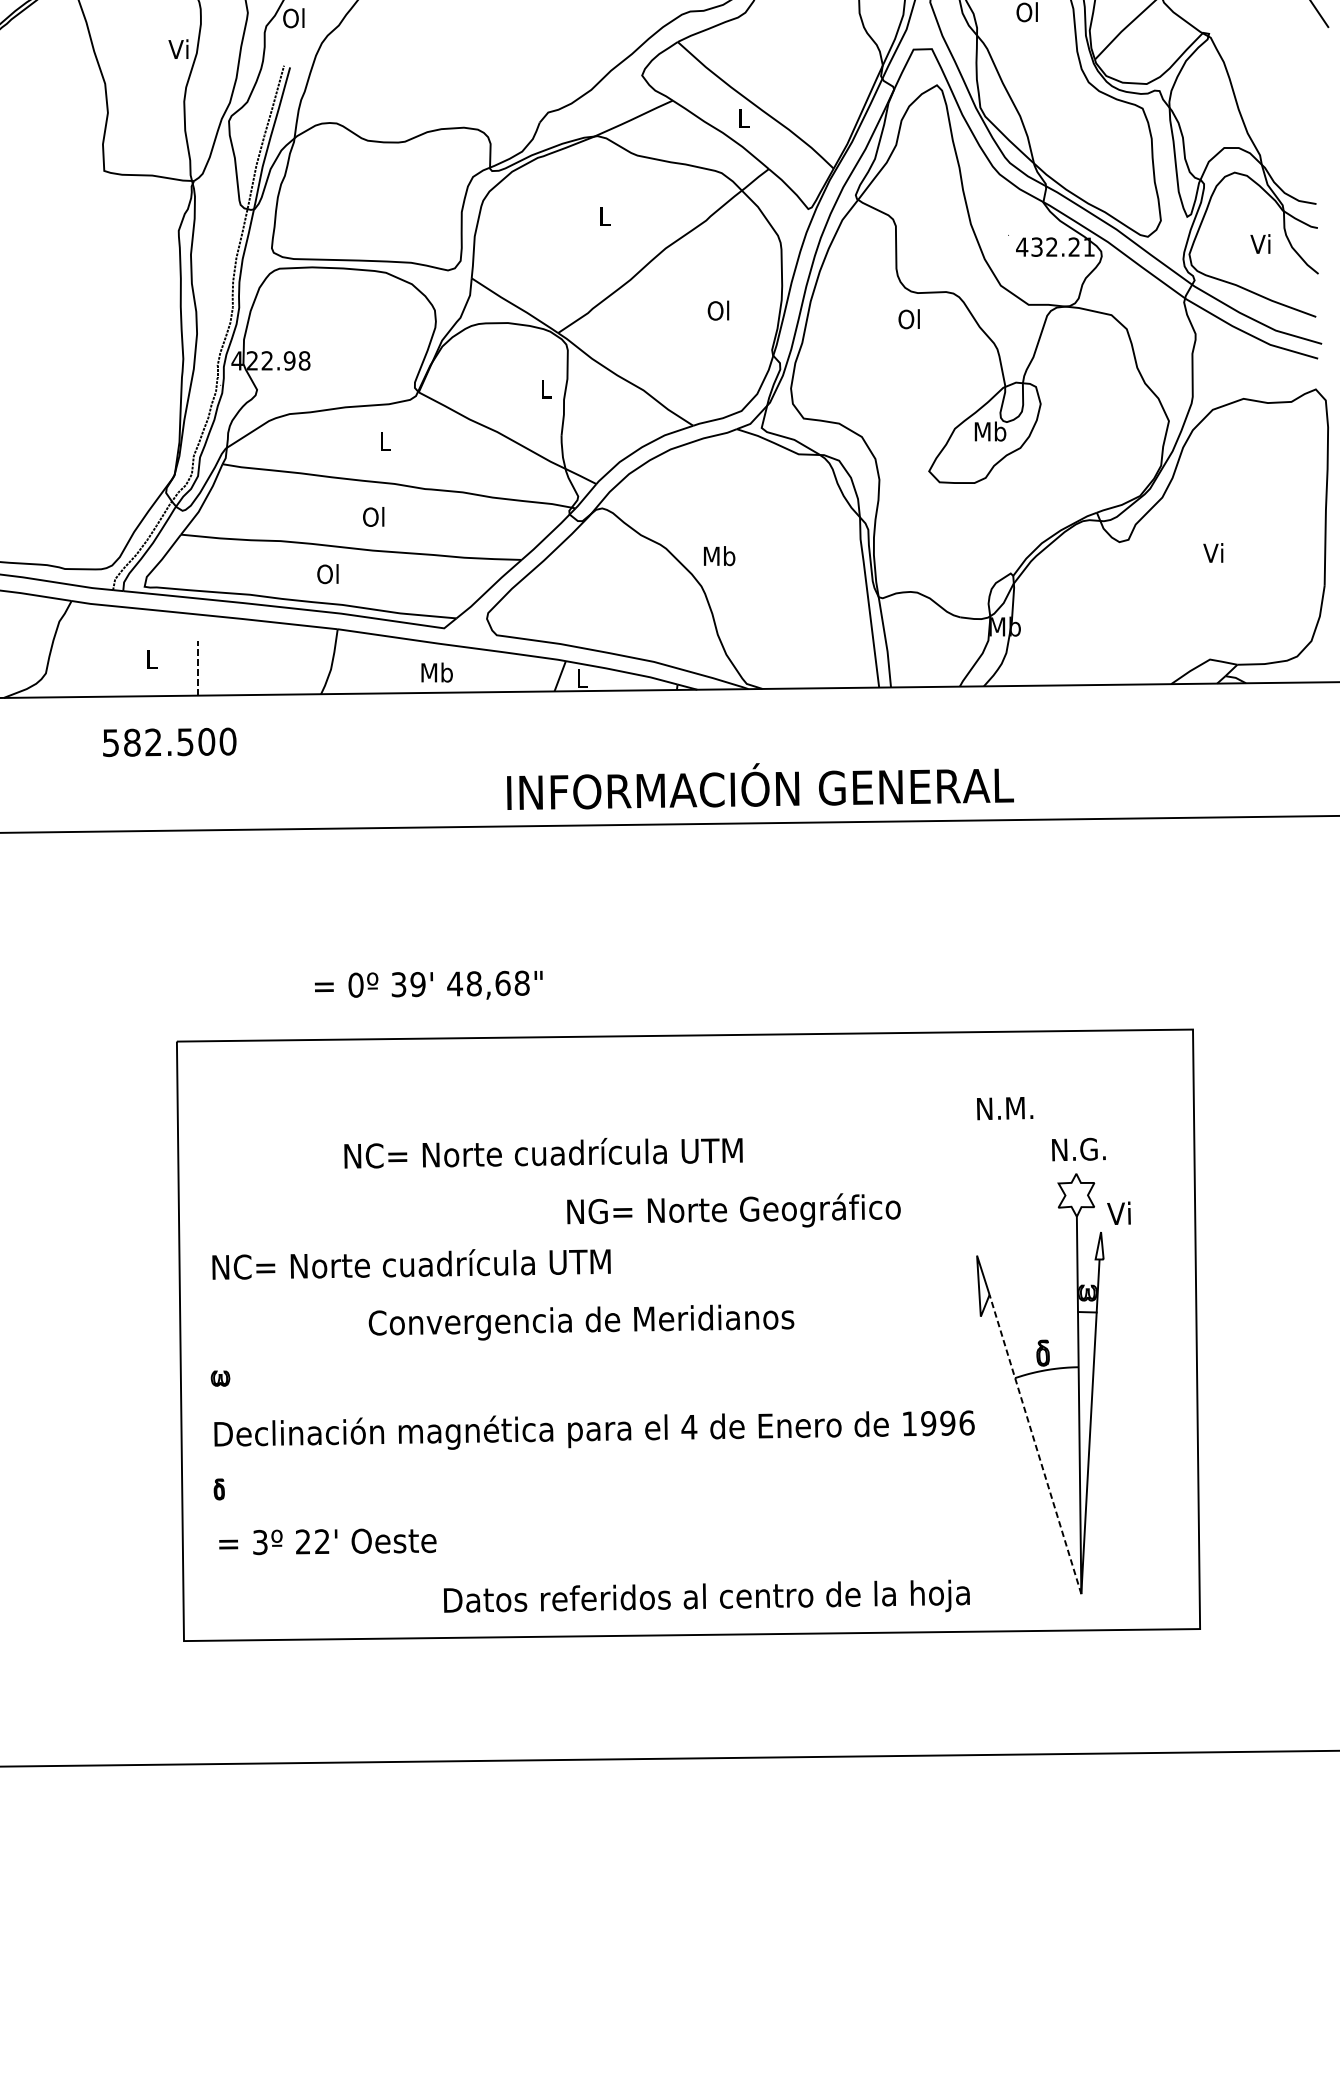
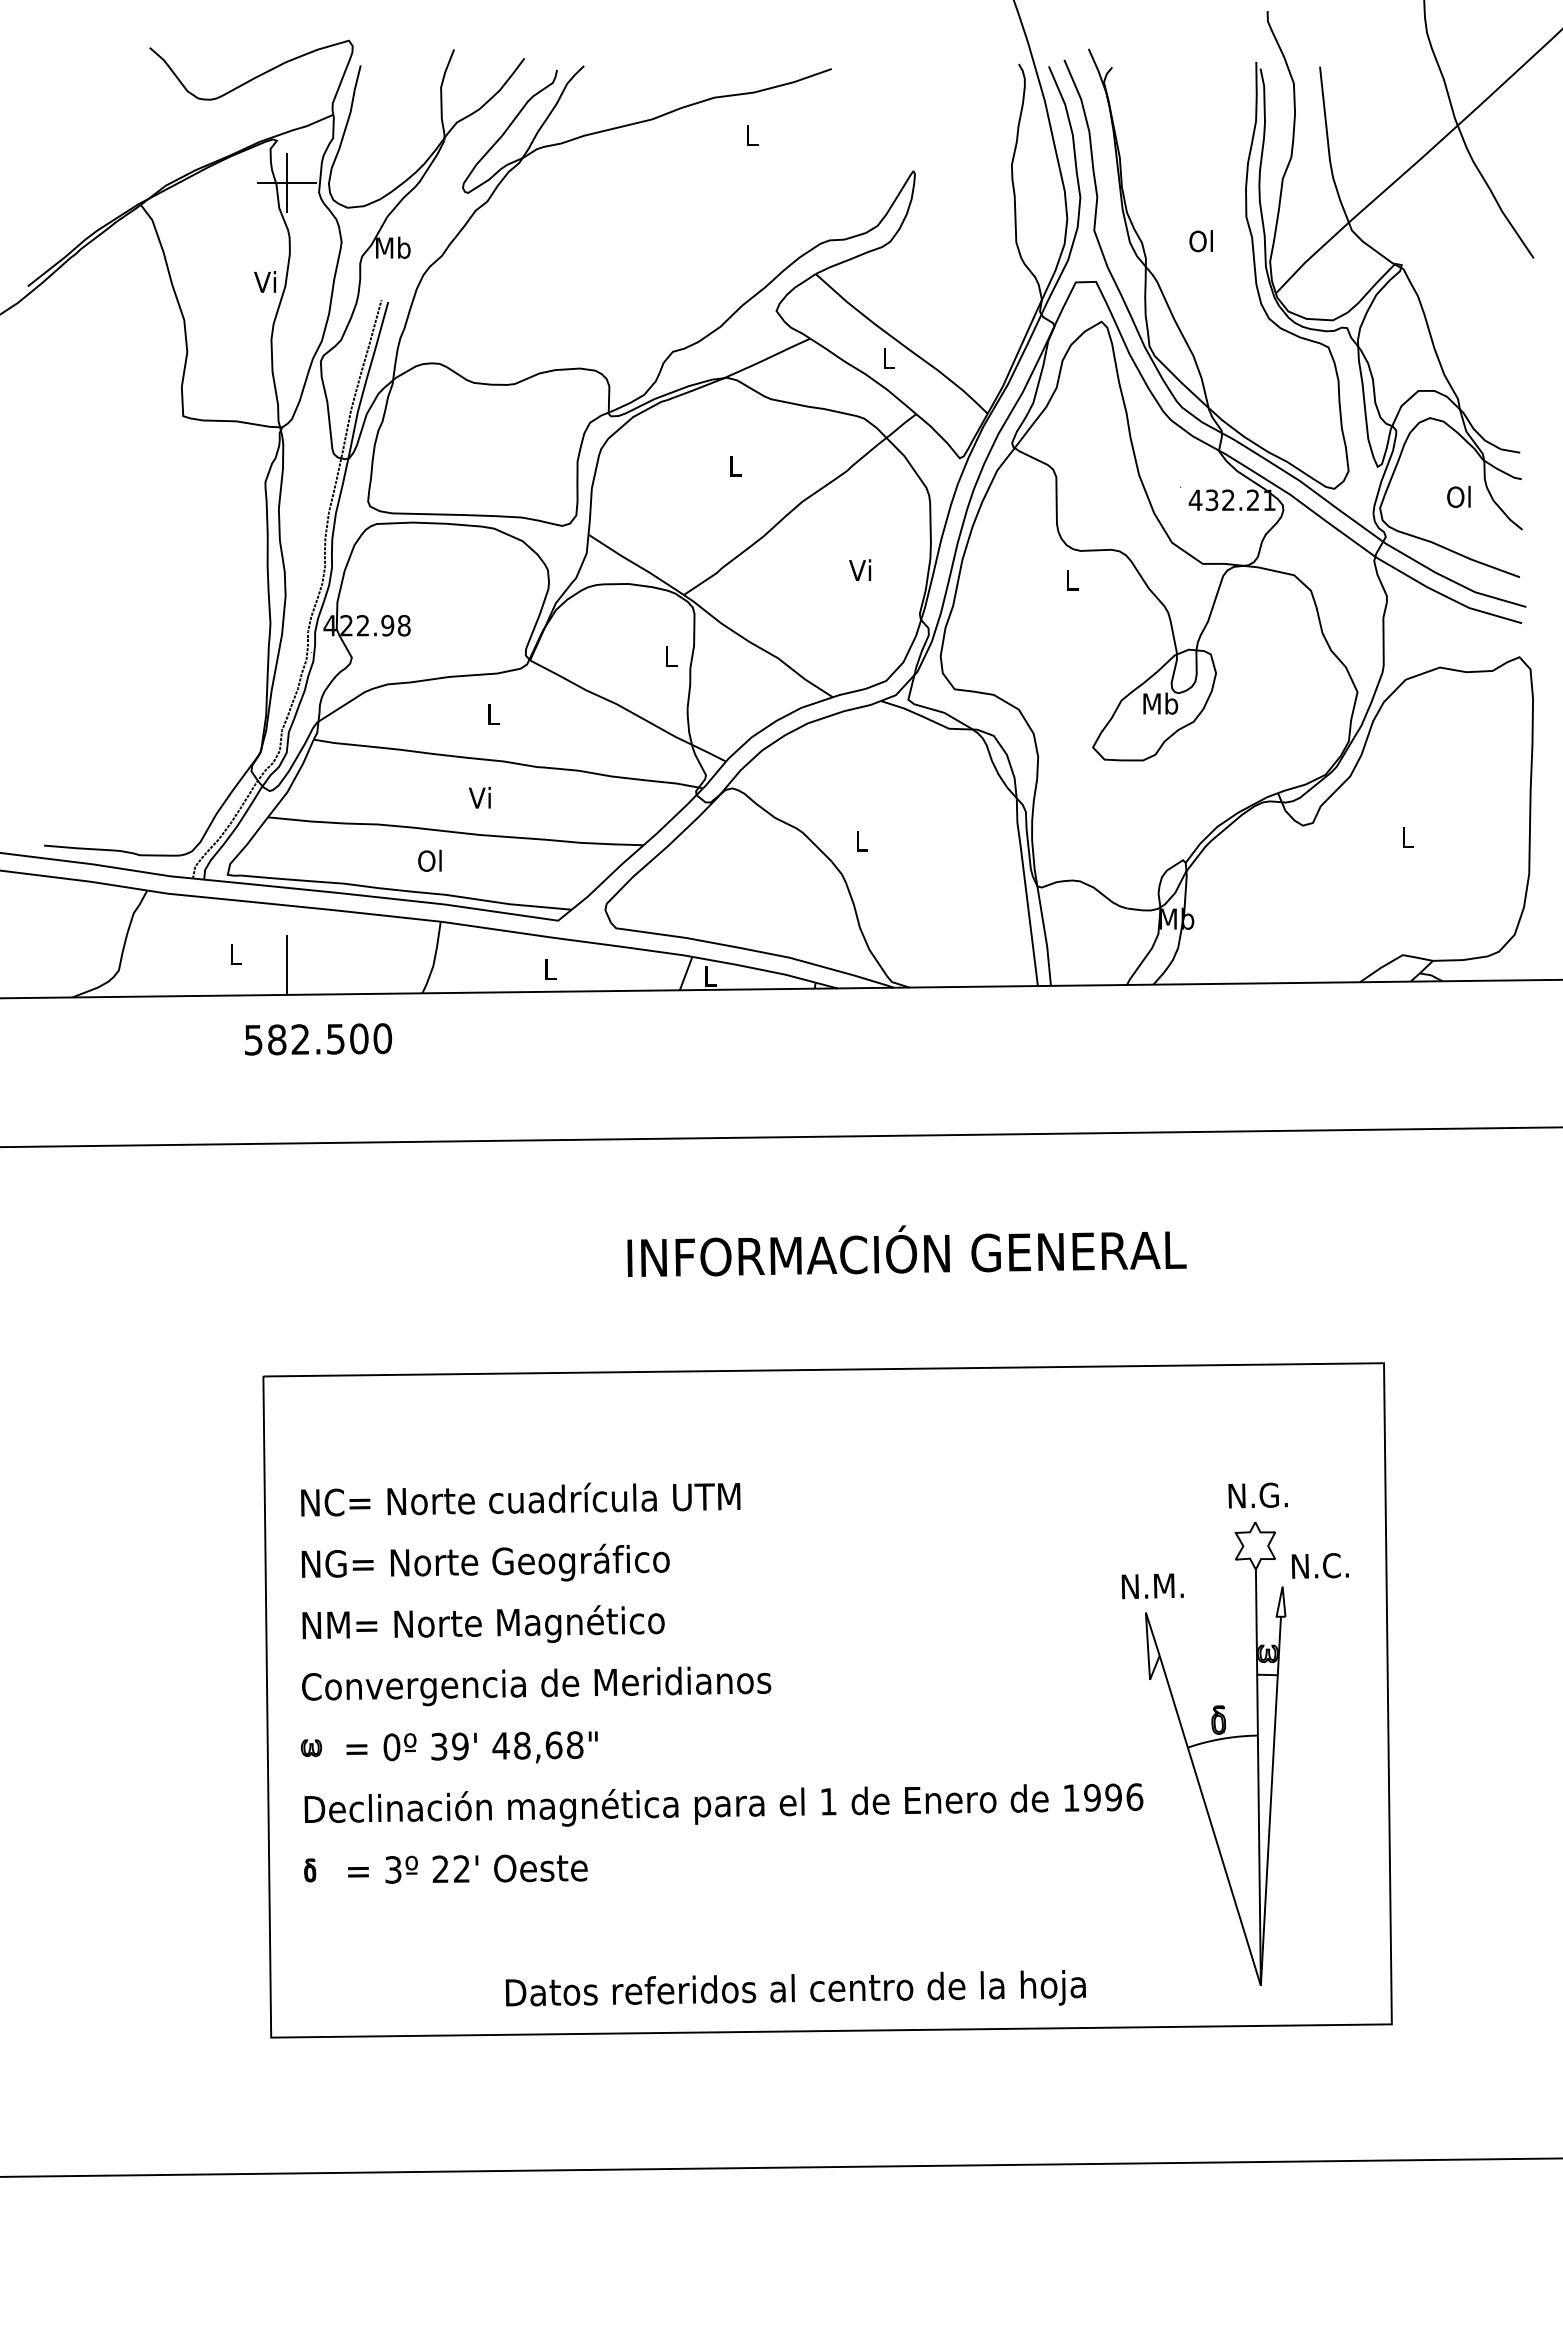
text: (294, 17) -> (393, 247), Ol -> Mb
text: (1260, 243) -> (1458, 496), Vi -> Ol
text: (718, 310) -> (860, 570), Ol -> Vi
text: (908, 318) -> (1070, 579), Ol -> L
text: (373, 516) -> (480, 797), Ol -> Vi
text: (1213, 552) -> (1406, 837), Vi -> L
text: (719, 556) -> (861, 841), Mb -> L
line: (197, 668) -> (286, 965), dashed -> solid
text: (437, 672) -> (550, 969), Mb -> L
text: (169, 742) -> (318, 1039), moved
text: (760, 785) -> (906, 1250), moved
text: (428, 985) -> (471, 1747), moved
text: (1004, 1108) -> (1152, 1586), moved
text: (543, 1153) -> (520, 1499), moved
text: (733, 1210) -> (485, 1562), moved
text: (1133, 1212) -> (1318, 1565), Vi -> N.C.
text: (421, 1265) -> (533, 1623), NC= Norte cuadrícula UTM -> NM= Norte Magnético
text: (581, 1322) -> (536, 1686), moved
text: (689, 1426) -> (828, 1801), 4 -> 1
line: (1035, 1444) -> (1210, 1820), dashed -> solid
text: (327, 1541) -> (467, 1868), moved
text: (706, 1596) -> (795, 1988), moved

